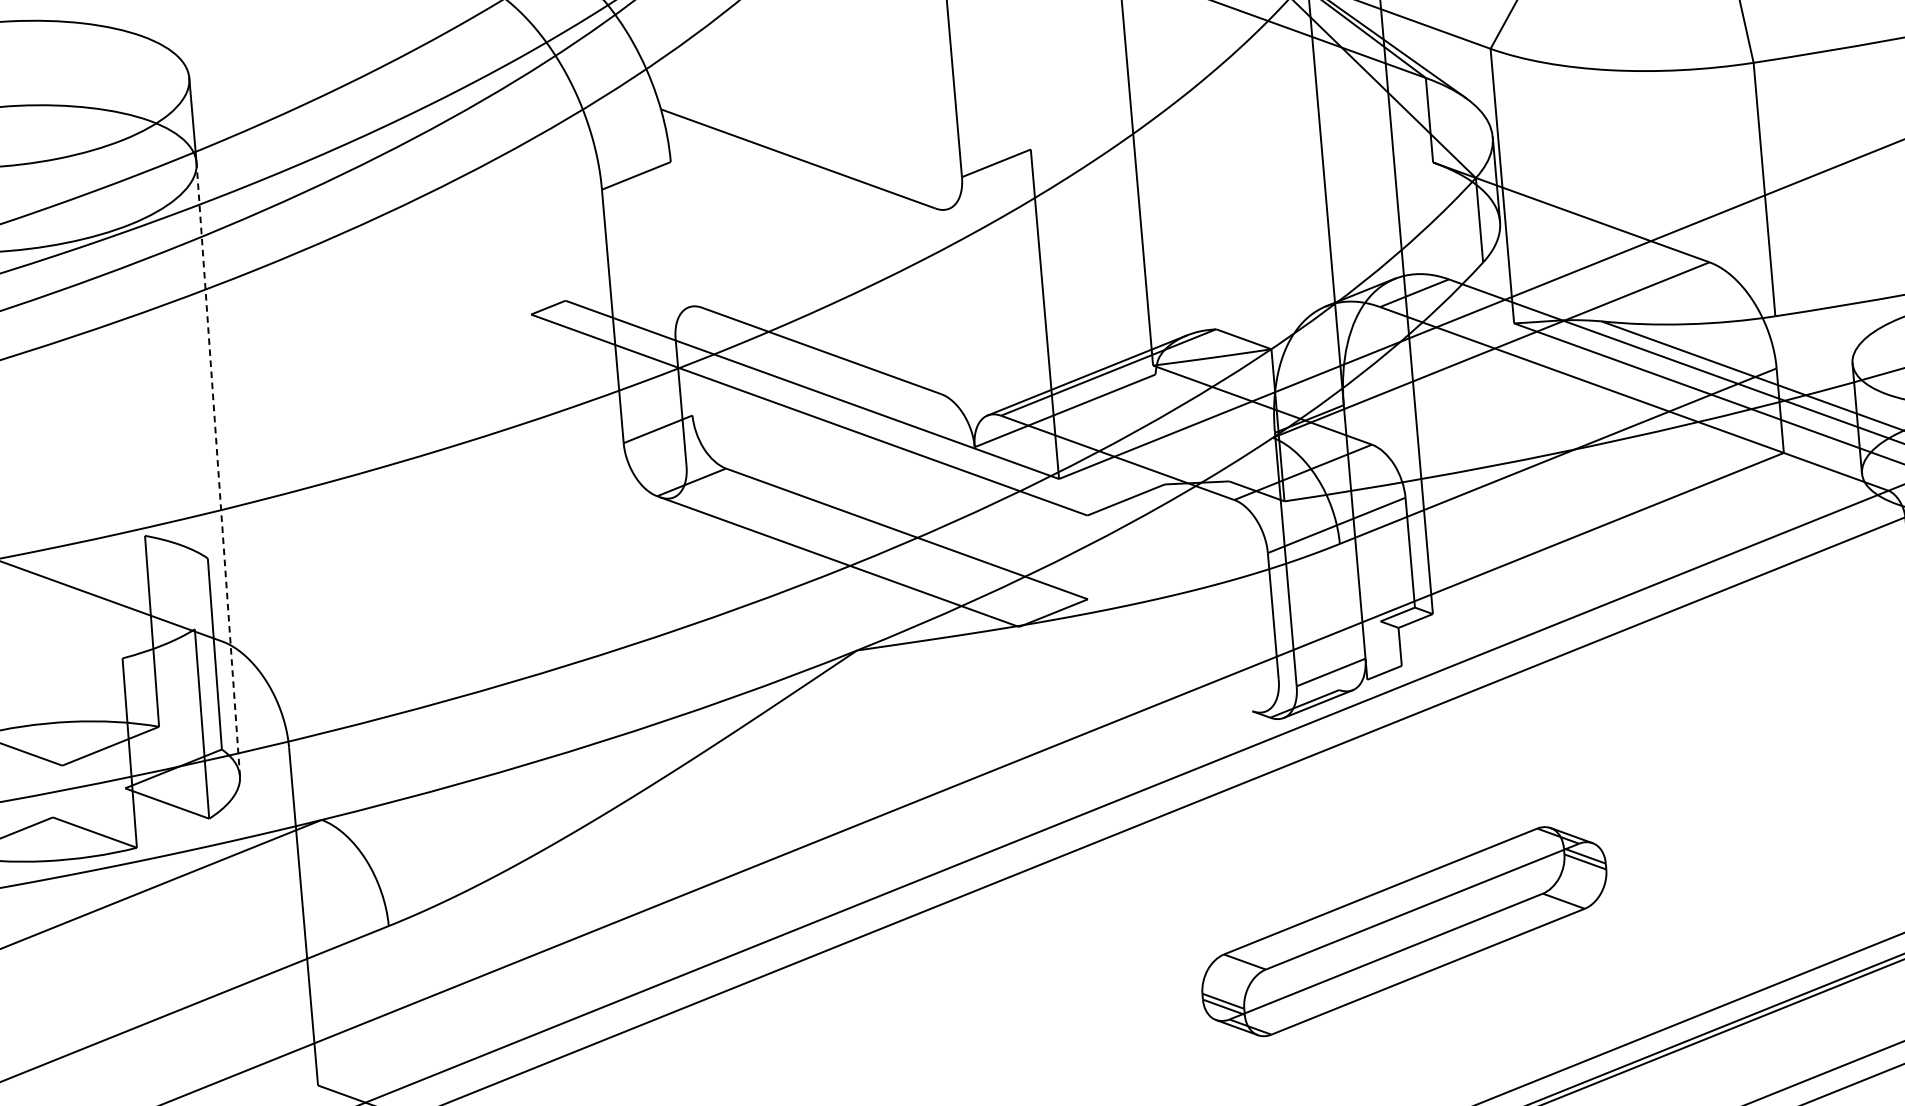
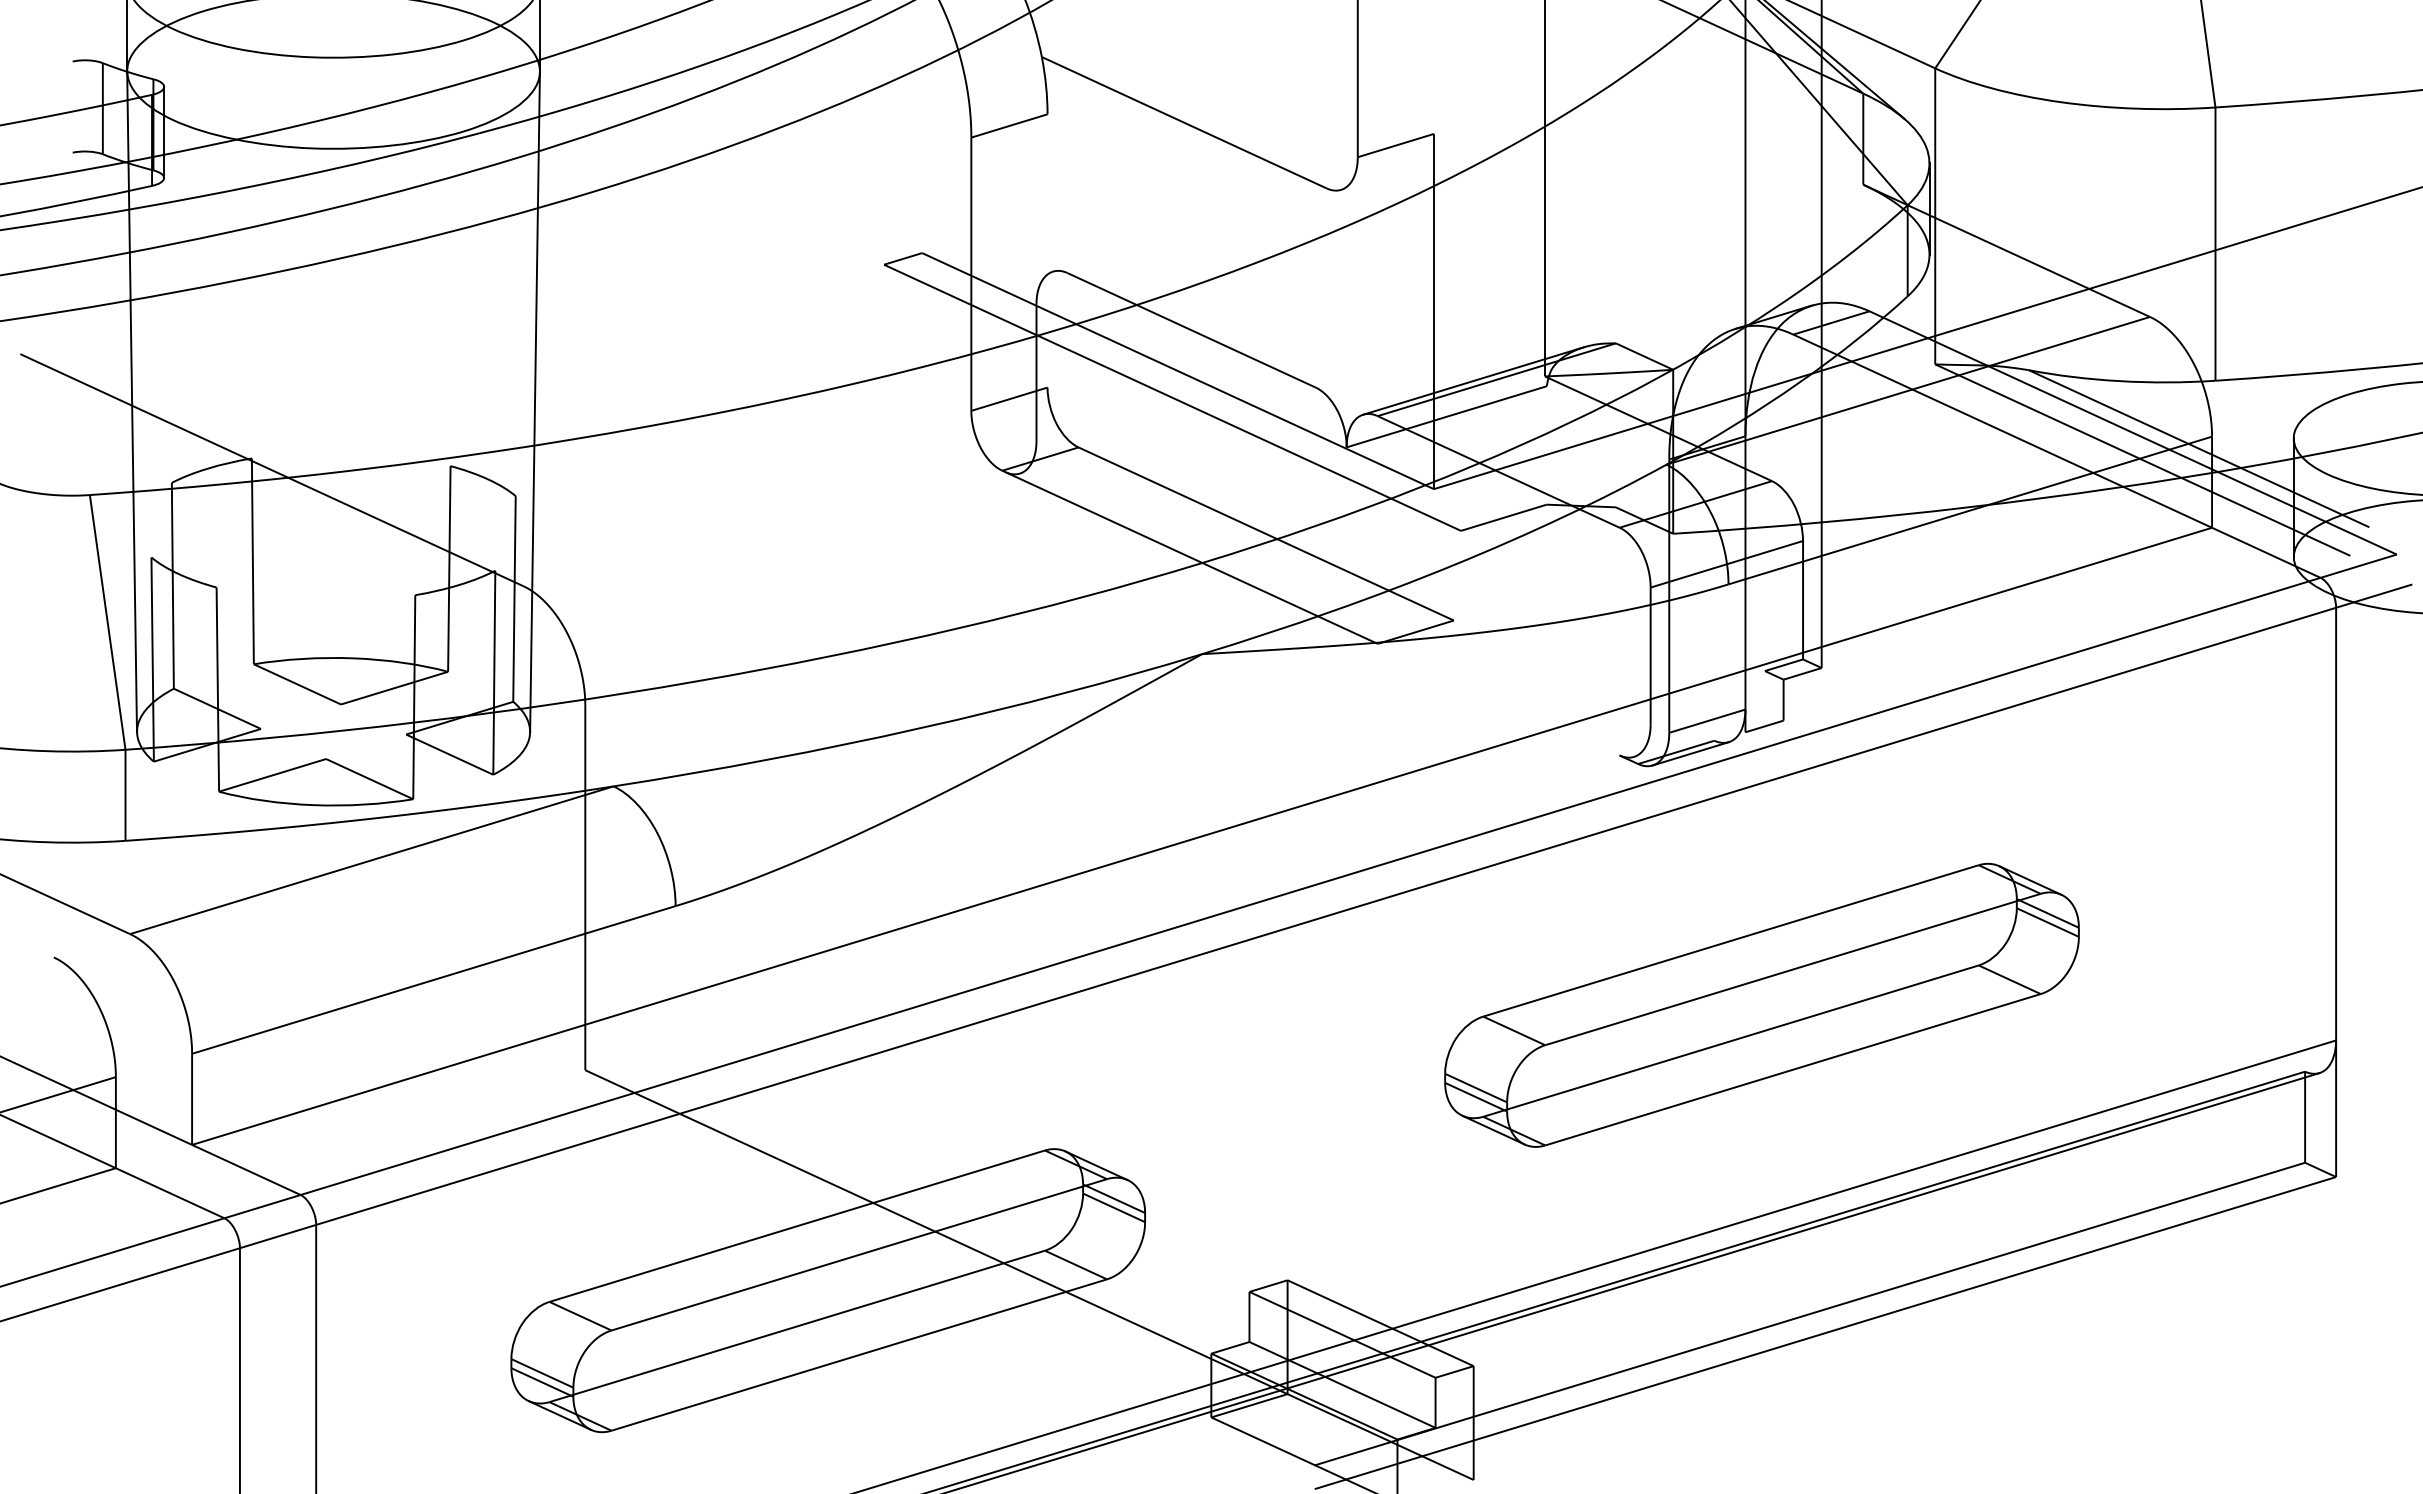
line: (218, 469) -> (535, 401), dashed -> solid
part: (1403, 930) -> (1761, 1004), size x1.43

